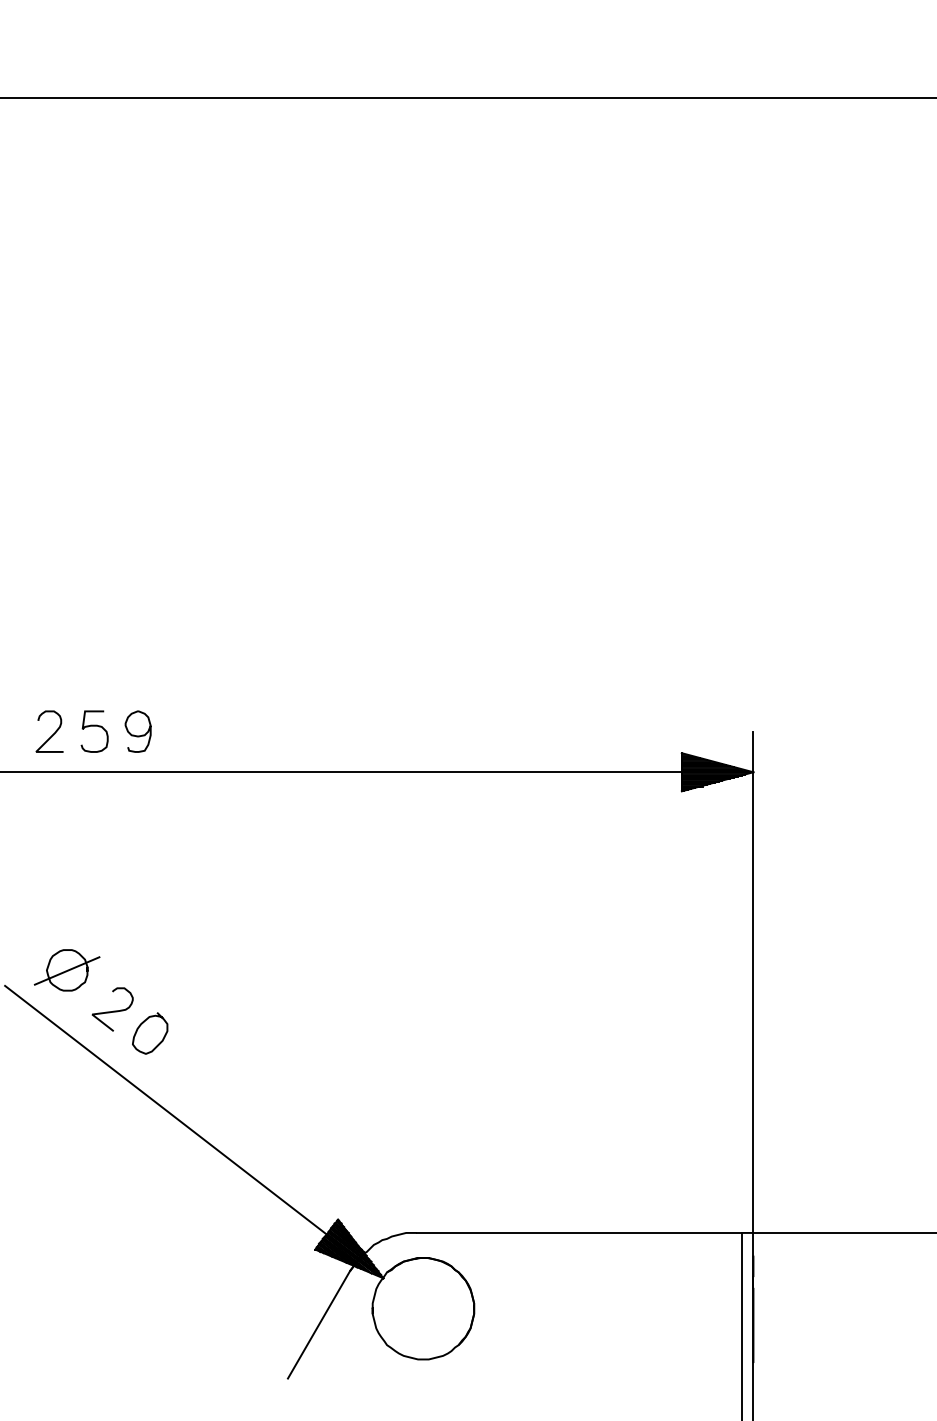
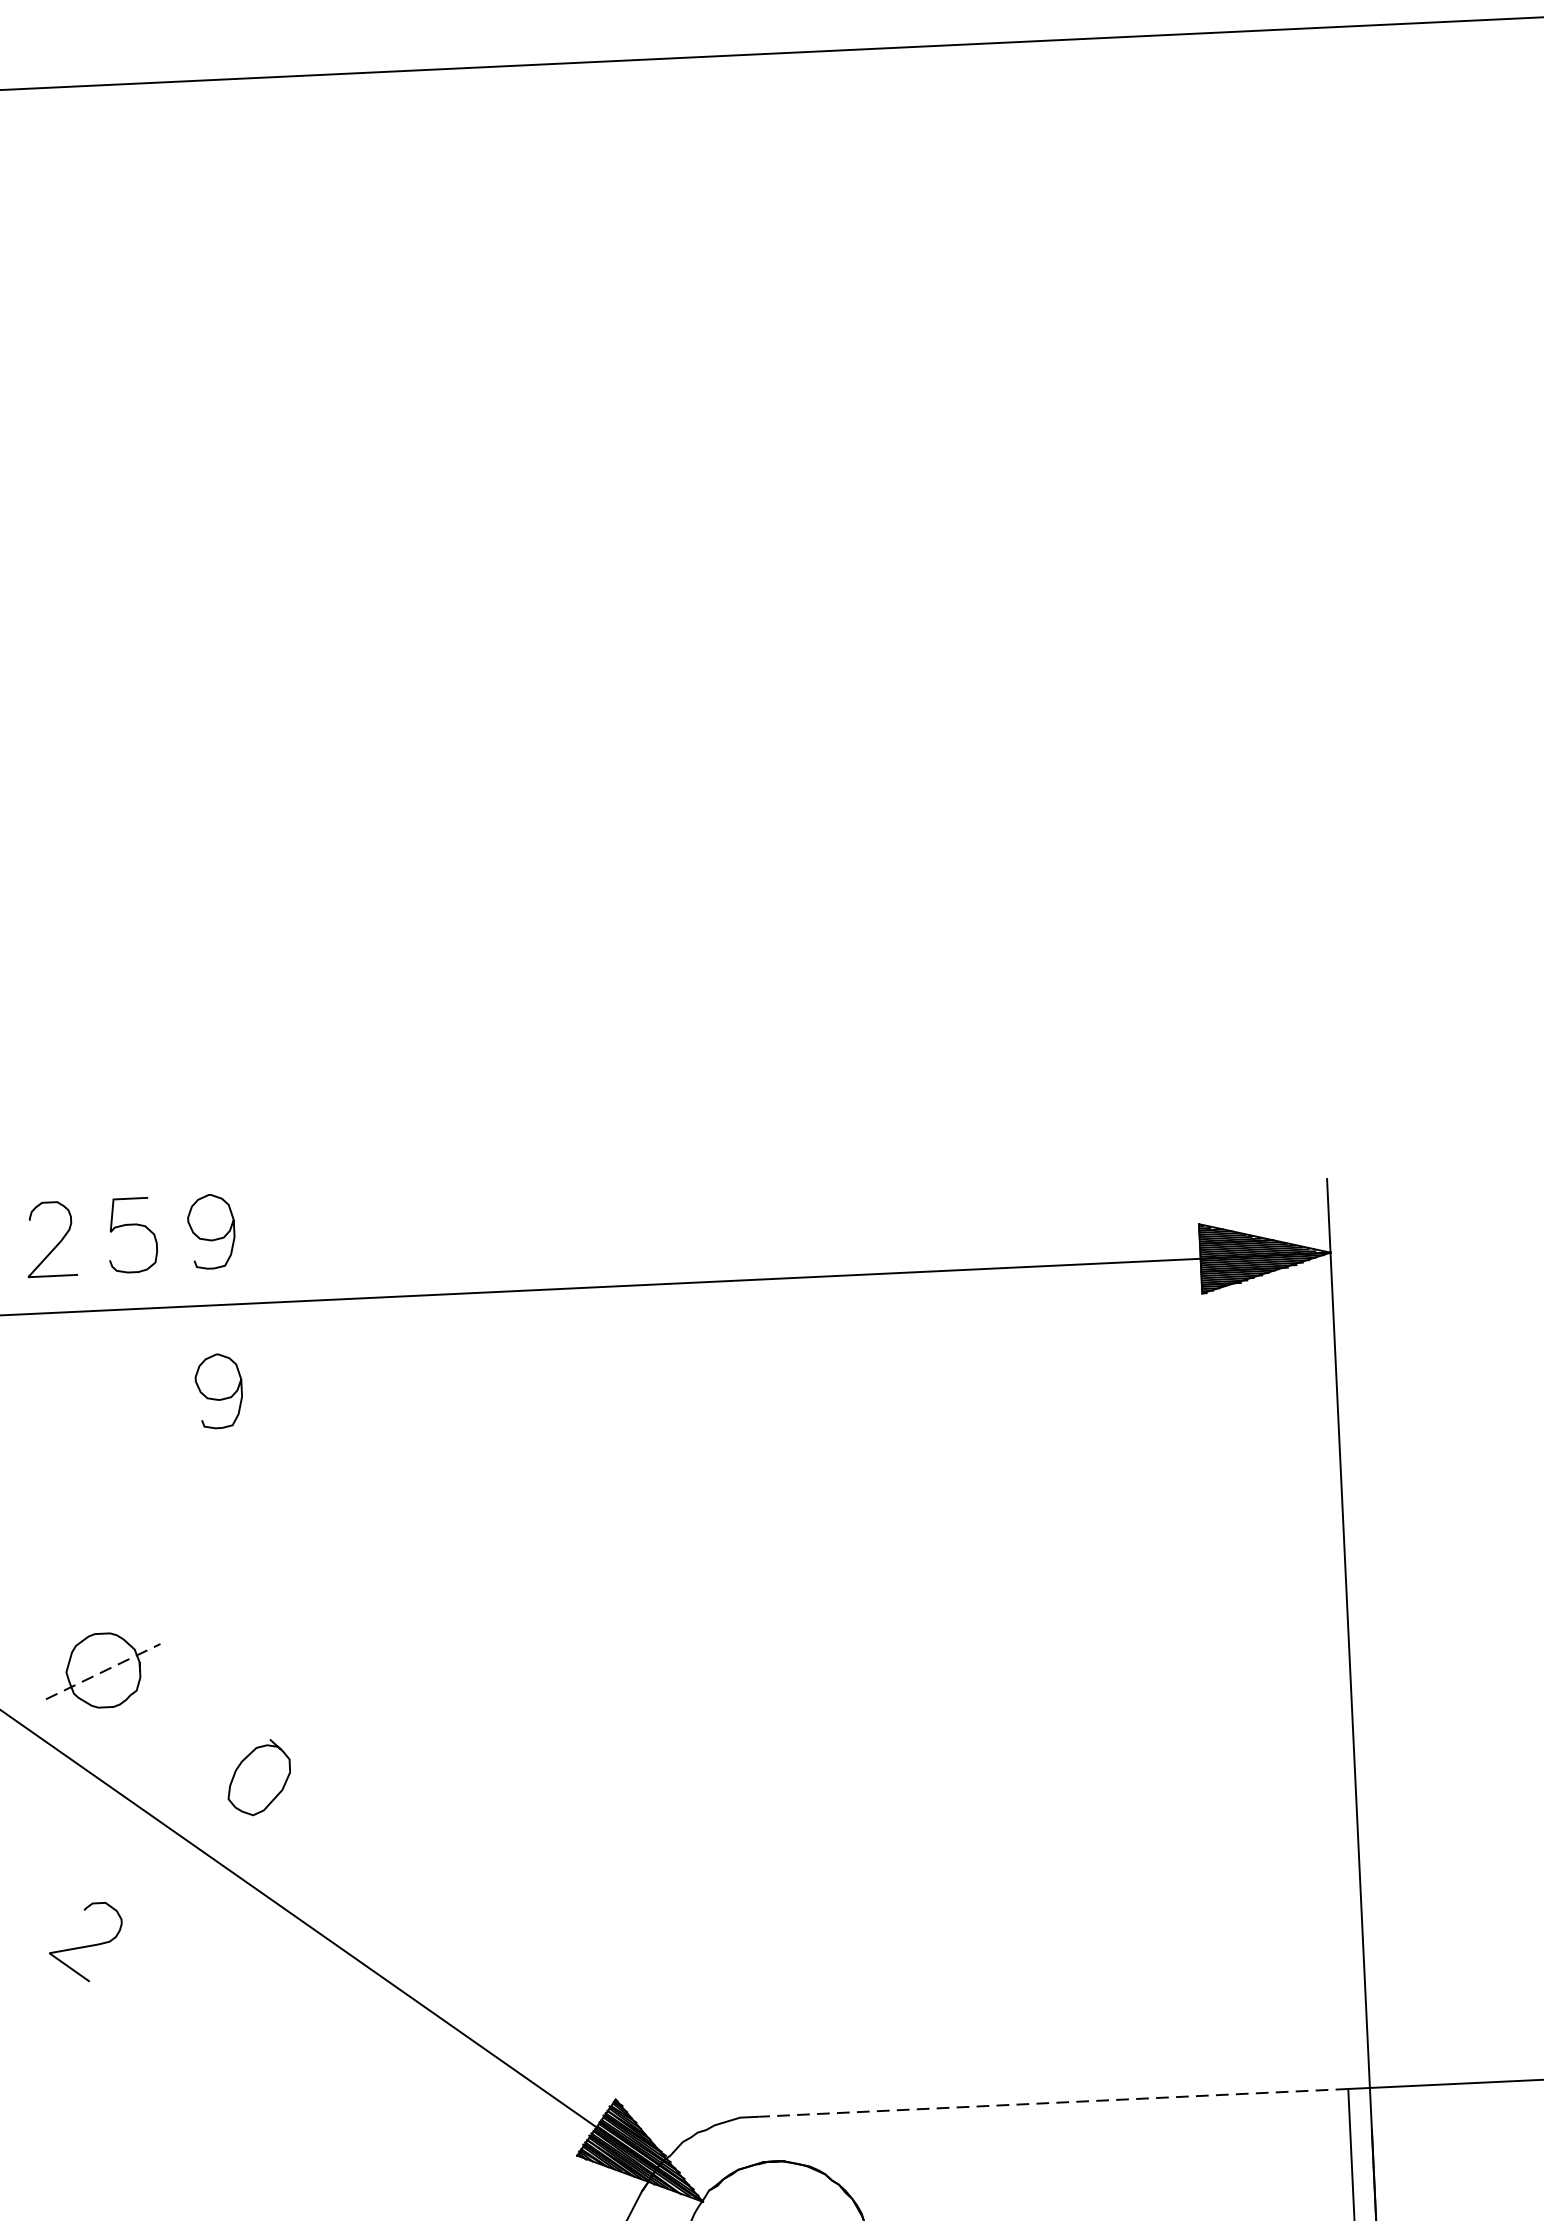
curve: (137, 823) -> (218, 1398), added
line: (67, 970) -> (103, 1670), solid -> dashed
curve: (113, 1010) -> (87, 1944), moved
line: (578, 1232) -> (1052, 2102), solid -> dashed

